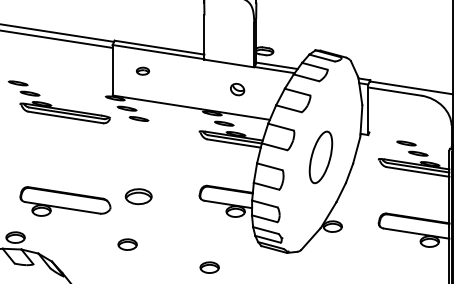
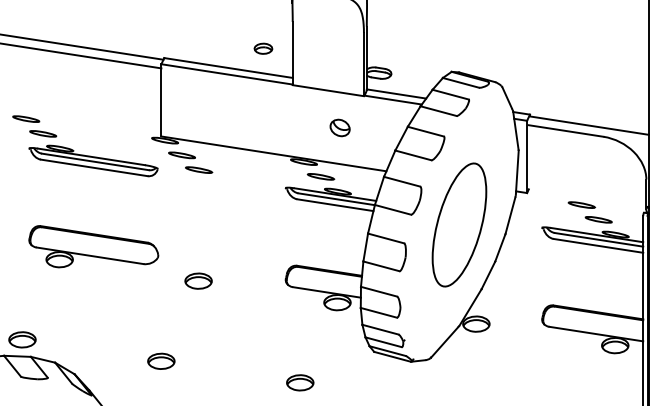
part: (143, 70) -> (264, 47), moved
part: (320, 157) -> (458, 225), size x1.67
part: (138, 196) -> (198, 280), size x0.71
part: (65, 201) -> (93, 246), moved
part: (127, 244) -> (161, 361), moved

